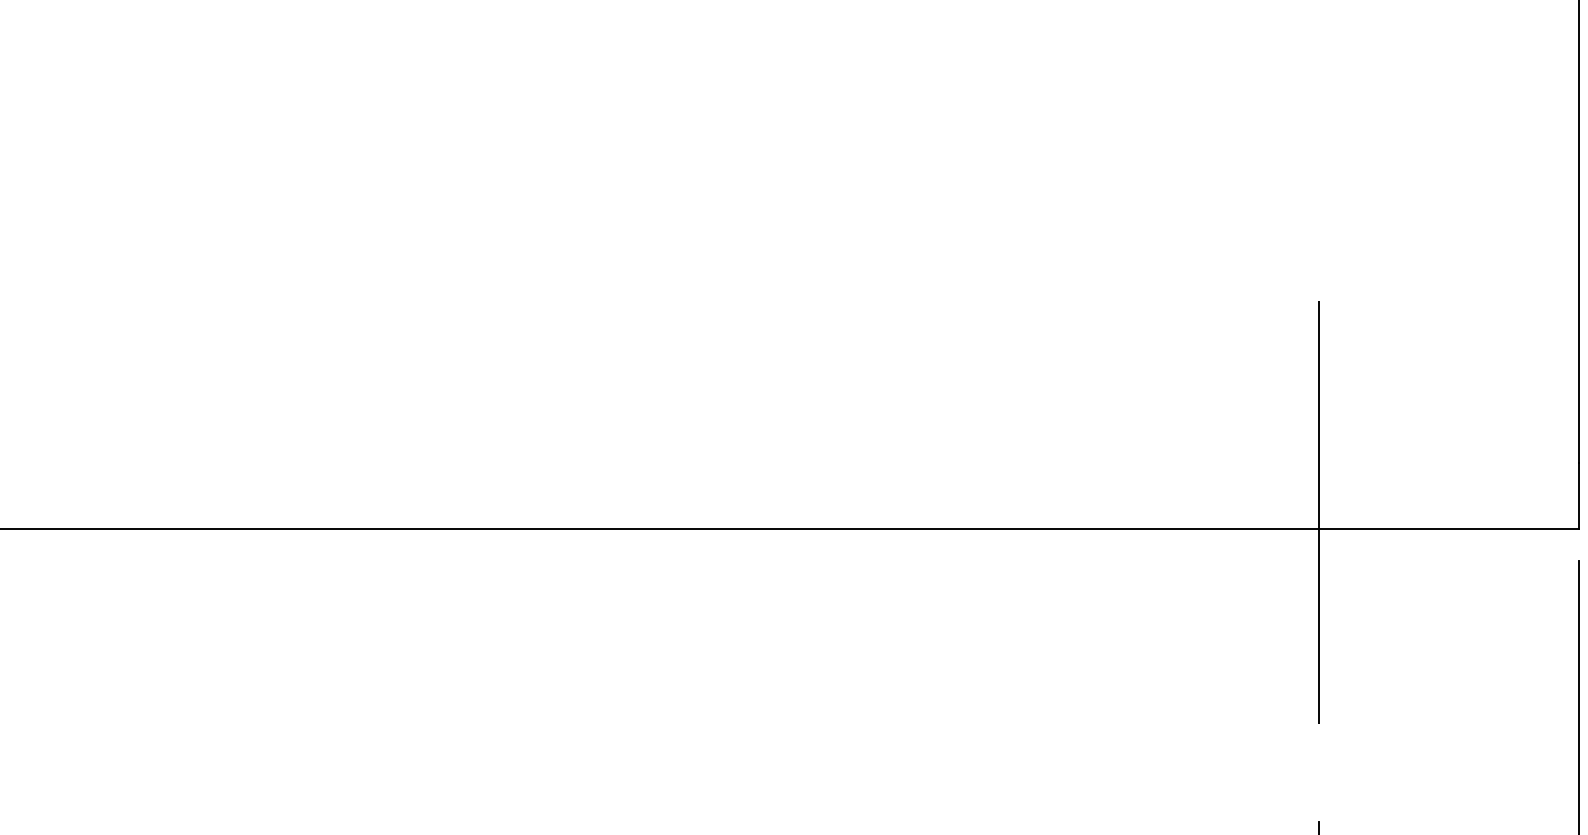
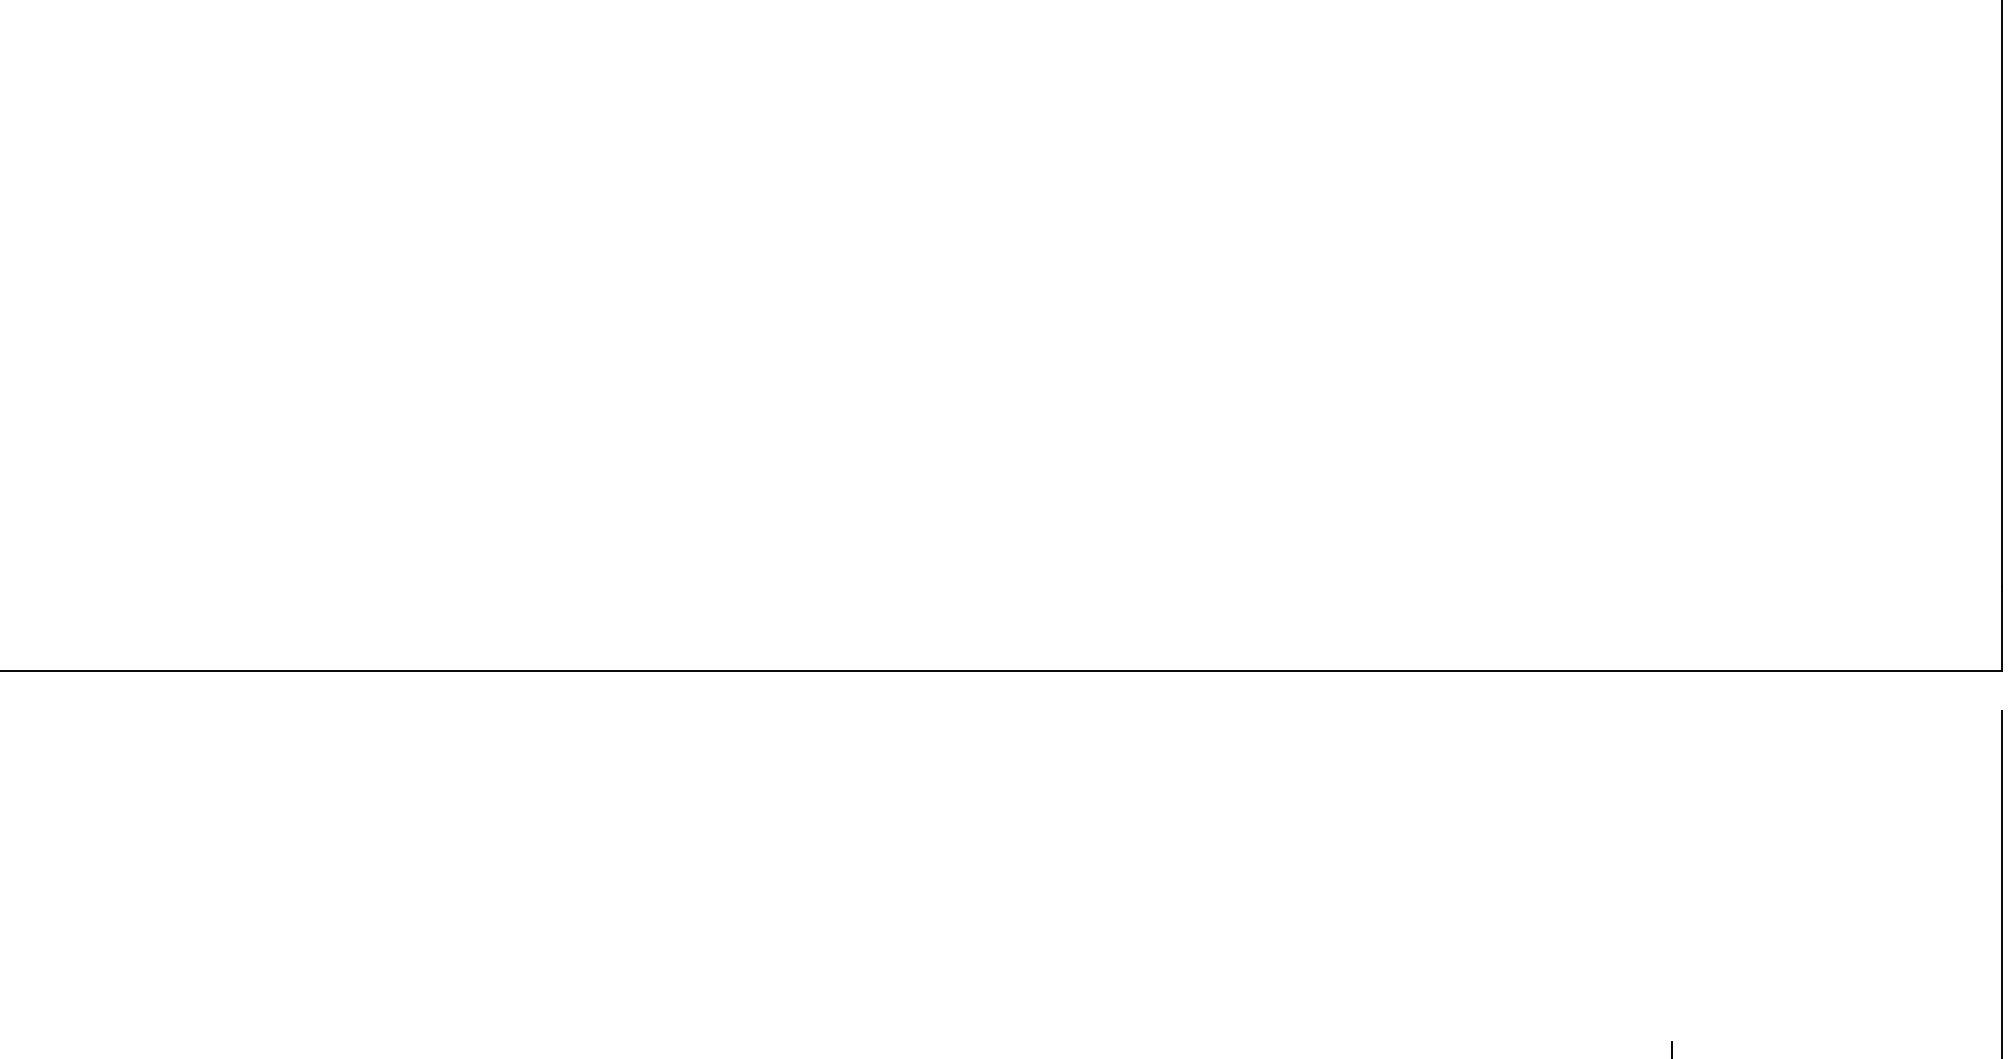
line: (1318, 512) -> (1671, 649), removed

